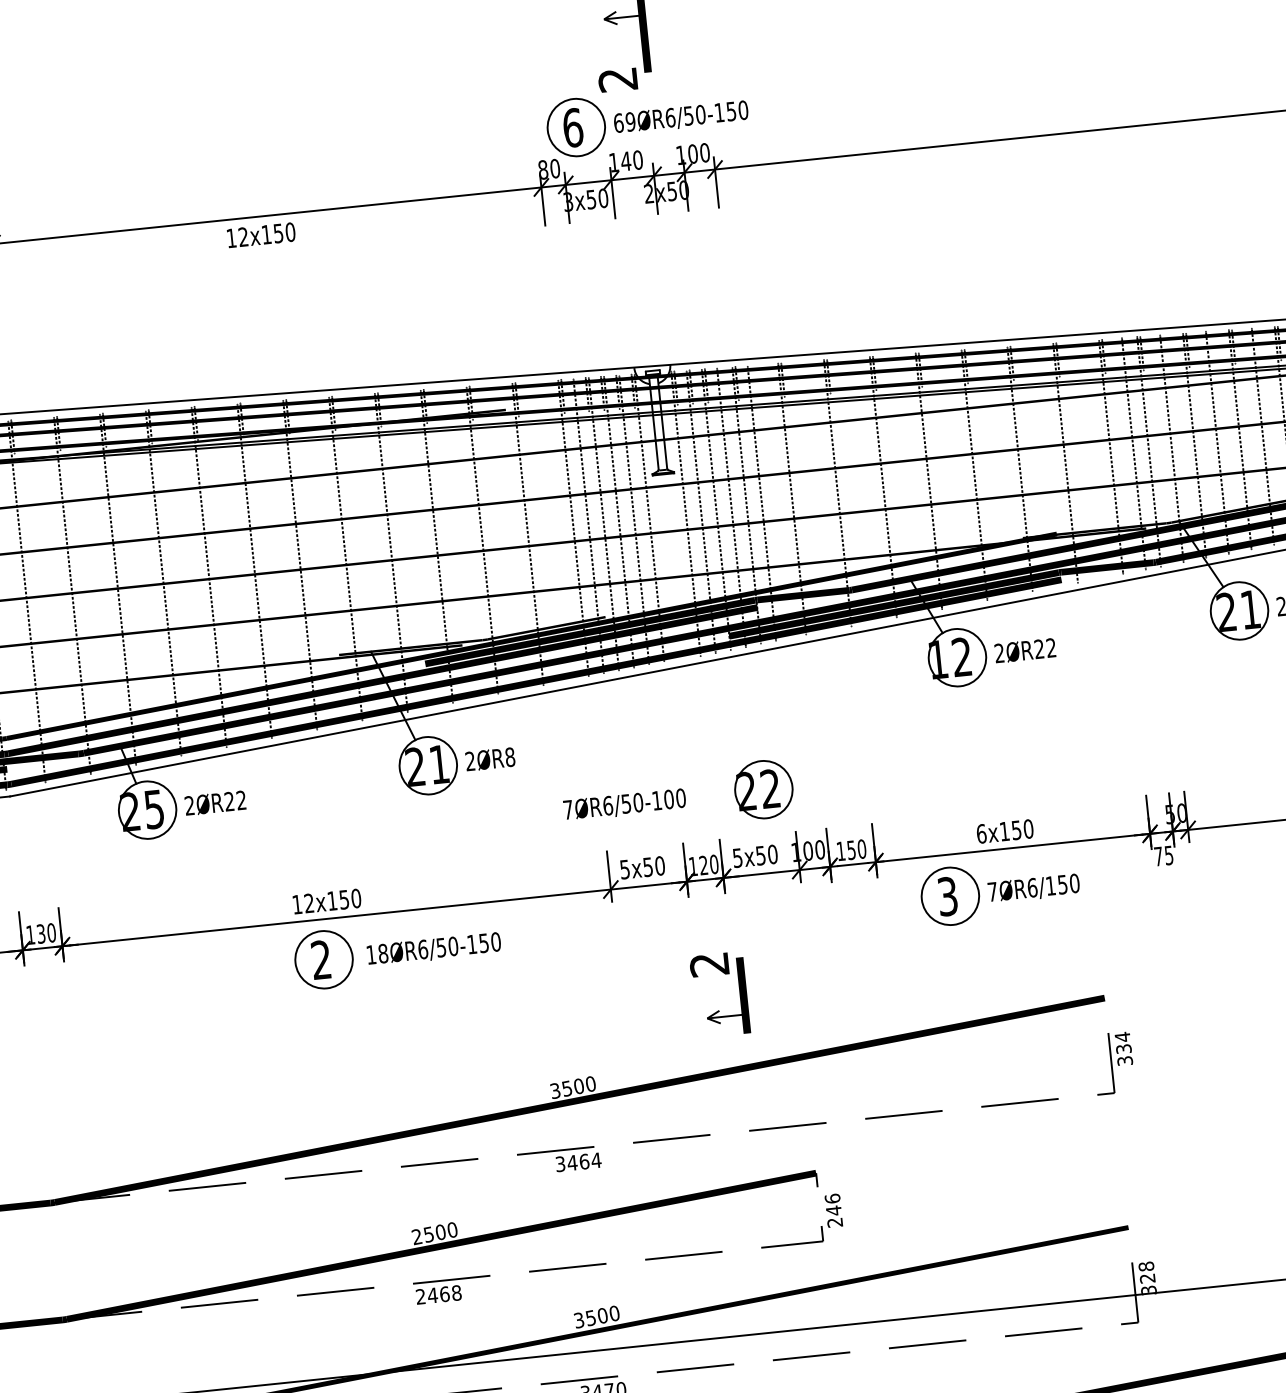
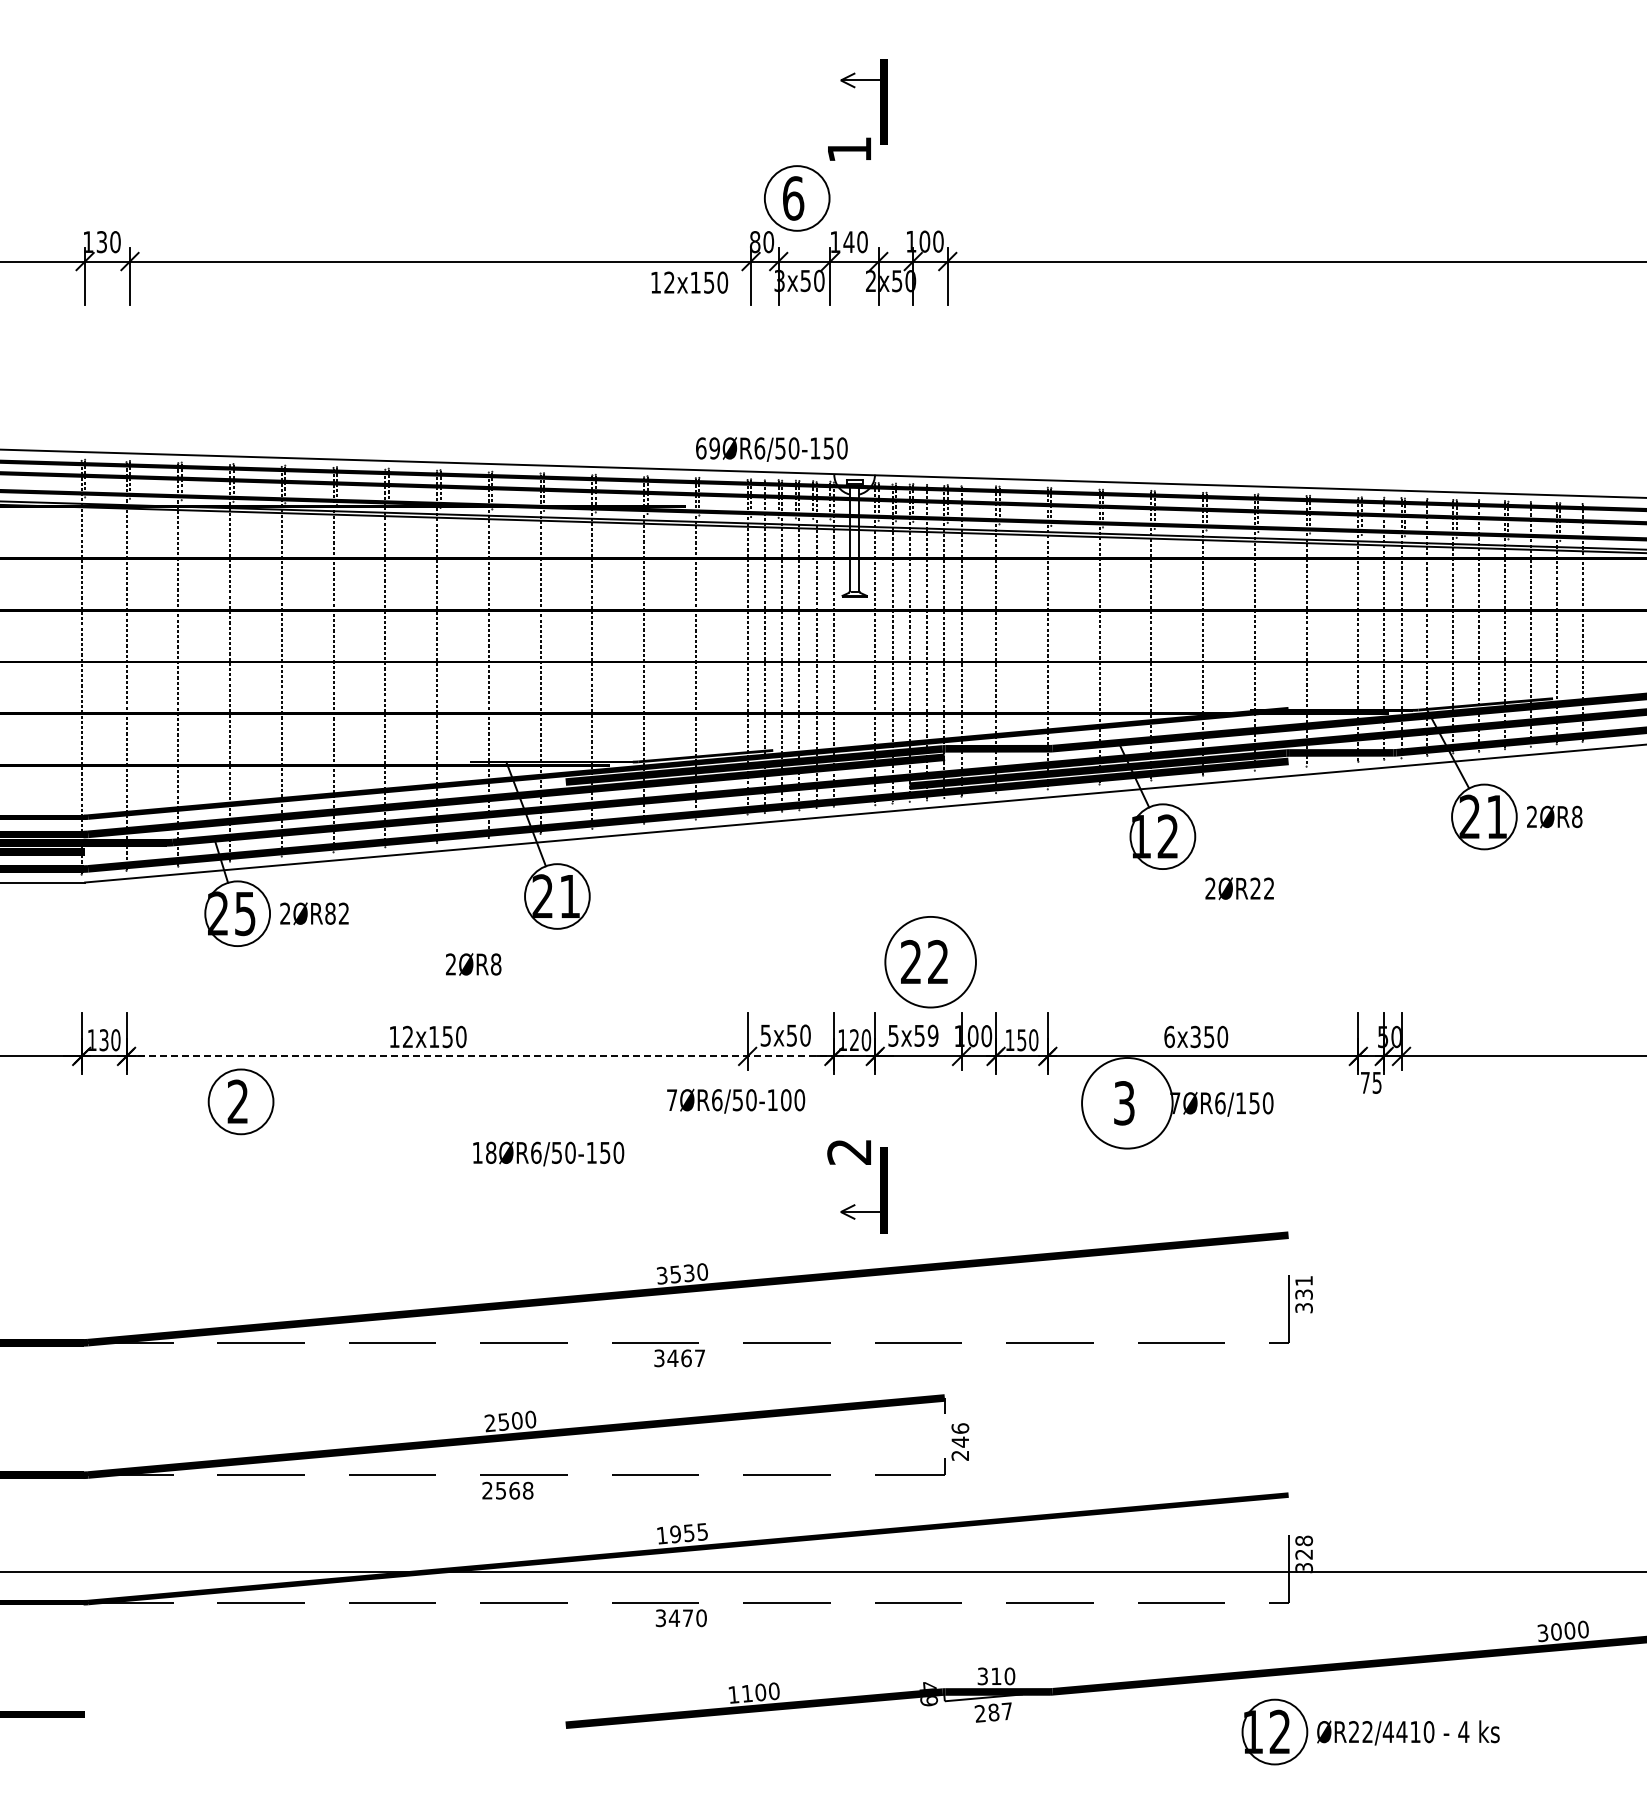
text: (617, 79) -> (848, 149), 2 -> 1
text: (680, 117) -> (771, 449), moved
text: (261, 235) -> (689, 282), moved
text: (1025, 650) -> (1239, 888), moved
text: (490, 759) -> (473, 964), moved
circle: (763, 789) -> (930, 961), size x1.4
text: (229, 801) -> (330, 913), 2ØR22 -> 2ØR82
text: (625, 804) -> (736, 1100), moved
text: (1004, 831) -> (1195, 1036), 6x150 -> 6x350
text: (772, 854) -> (932, 1035), 5x50 -> 5x59
circle: (949, 895) -> (1126, 1102), size x1.4
line: (375, 914) -> (480, 1056), solid -> dashed
text: (433, 948) -> (548, 1153), moved
part: (323, 959) -> (240, 1101), moved
text: (1122, 1036) -> (1303, 1280), 334 -> 331
text: (578, 1086) -> (688, 1273), 3500 -> 3530
text: (595, 1159) -> (699, 1357), 3464 -> 3467
text: (432, 1295) -> (500, 1490), 2468 -> 2568
text: (596, 1316) -> (682, 1533), 3500 -> 1955

